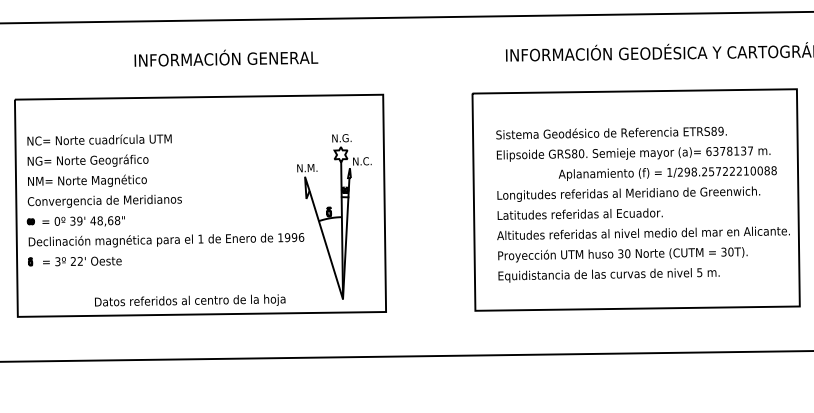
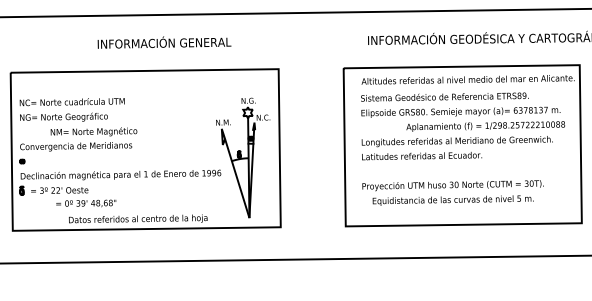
text: (87, 180) -> (94, 131), moved
text: (83, 221) -> (86, 203), moved
text: (643, 233) -> (468, 79), moved
part: (30, 261) -> (22, 190), size x1.6
text: (608, 275) -> (452, 200), moved

